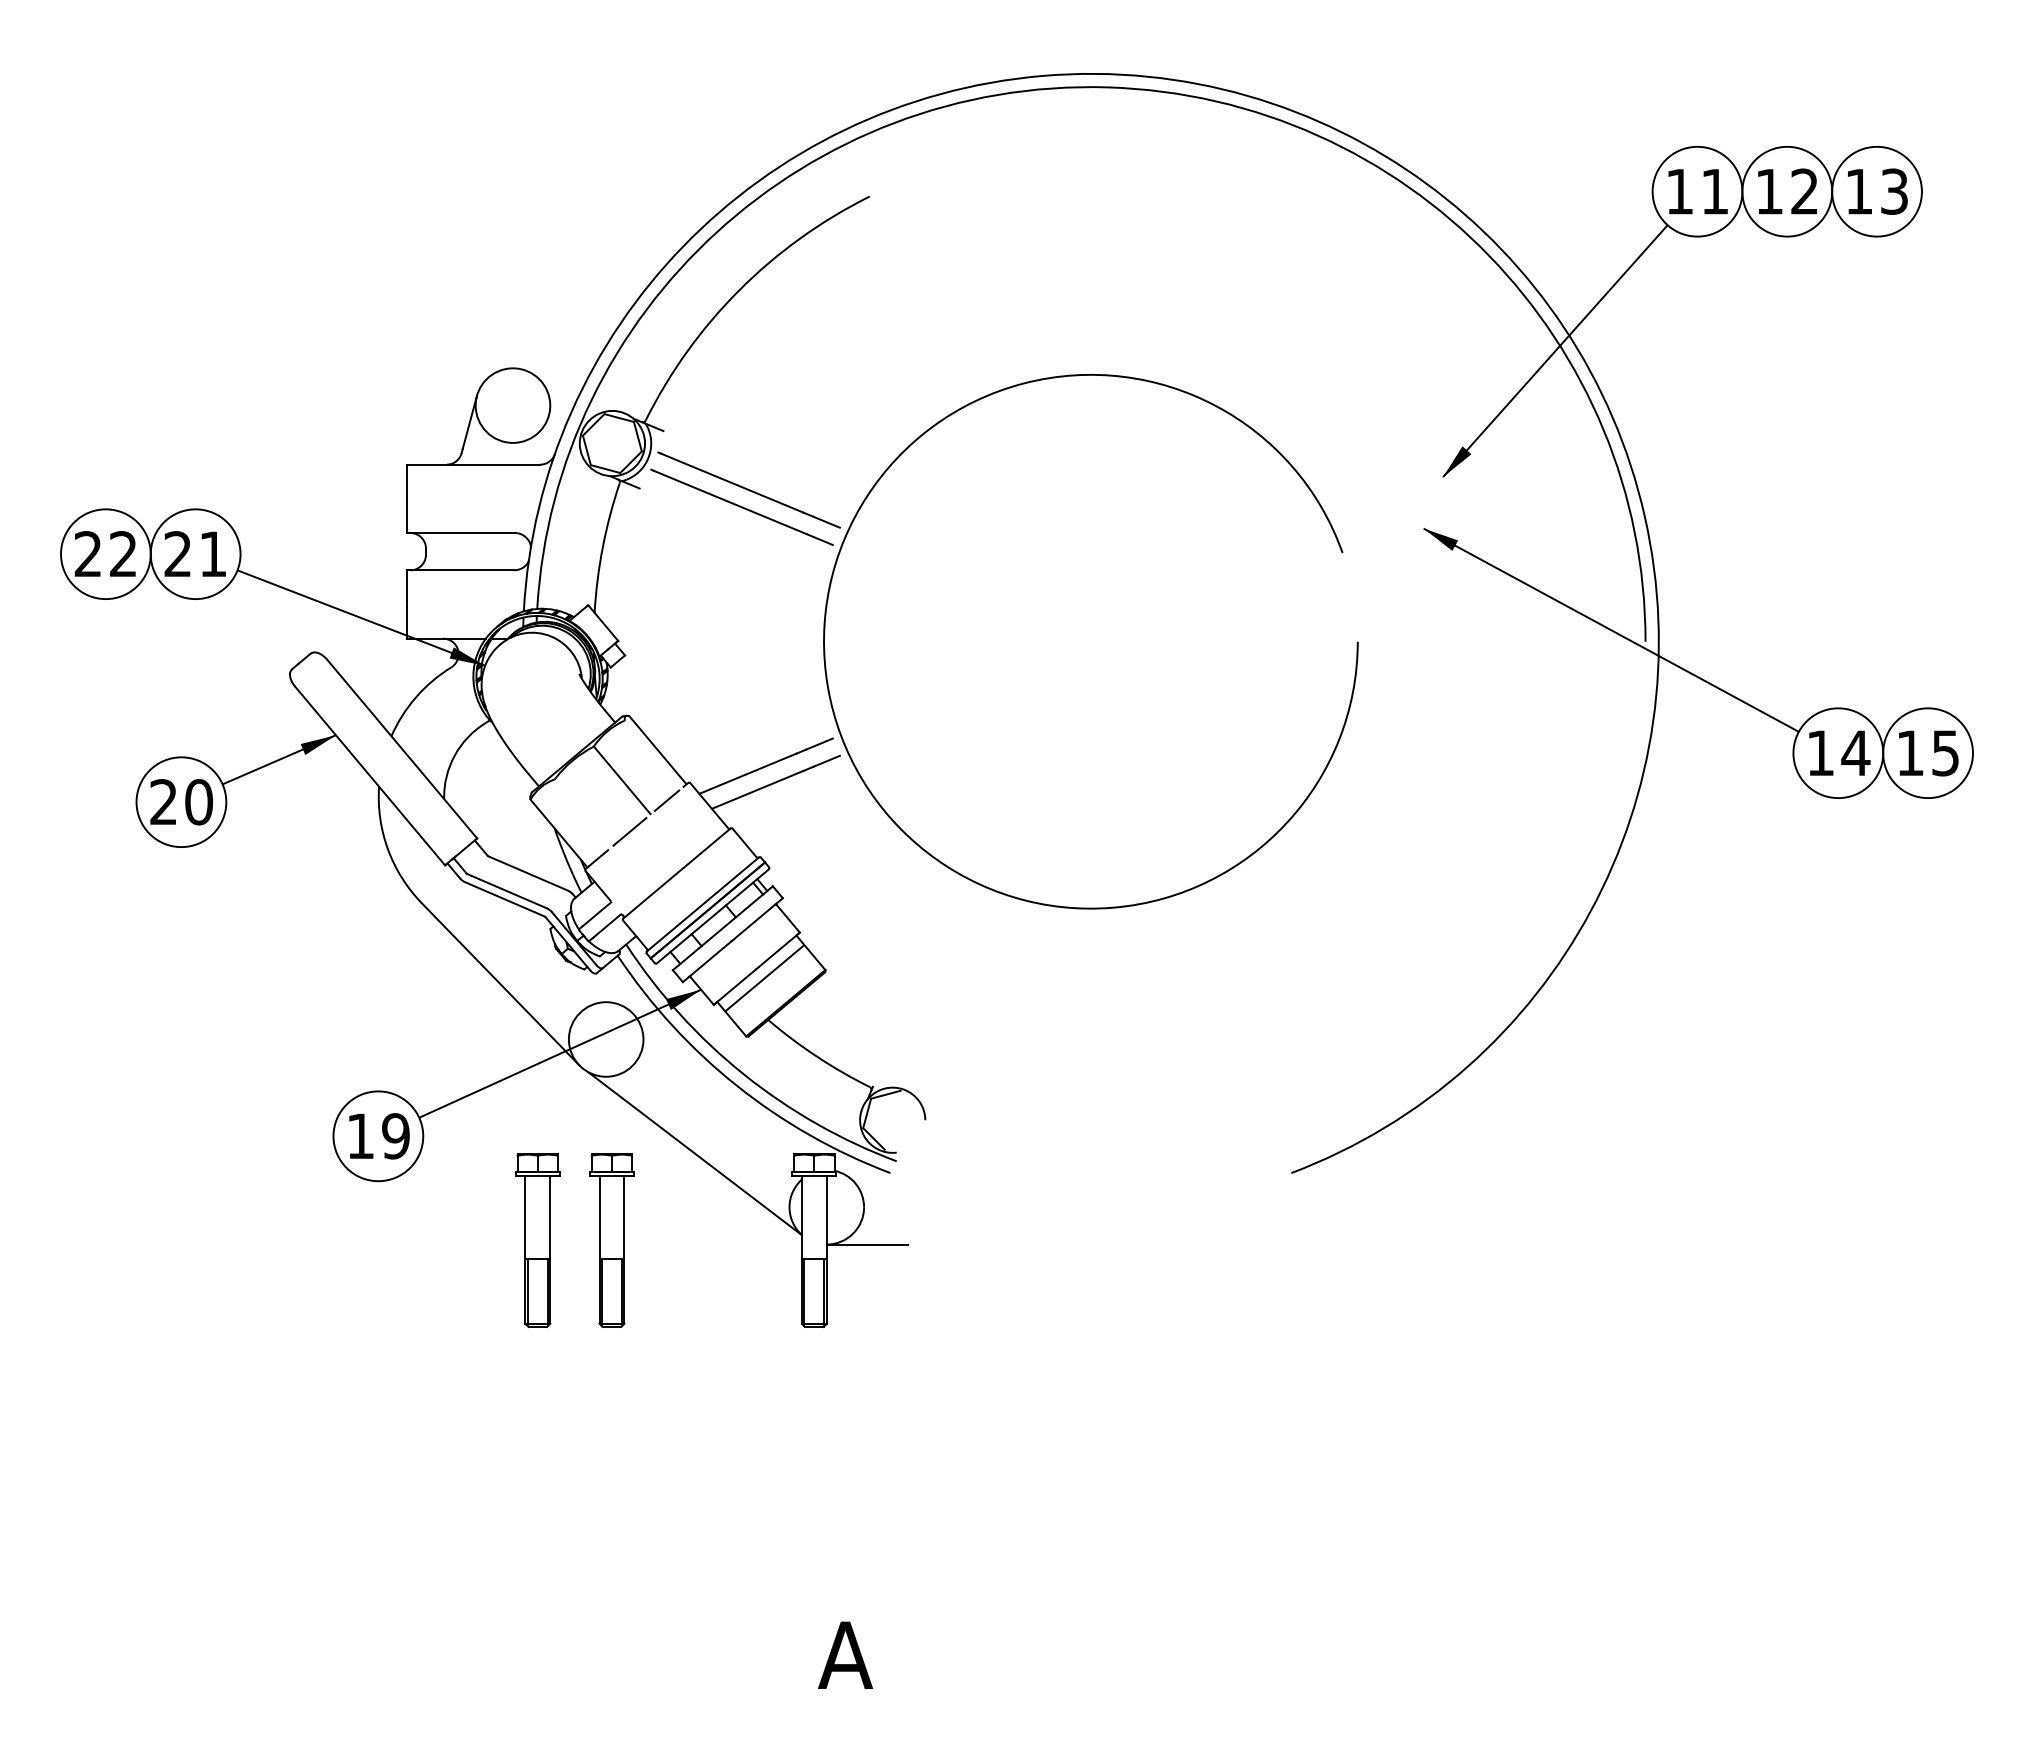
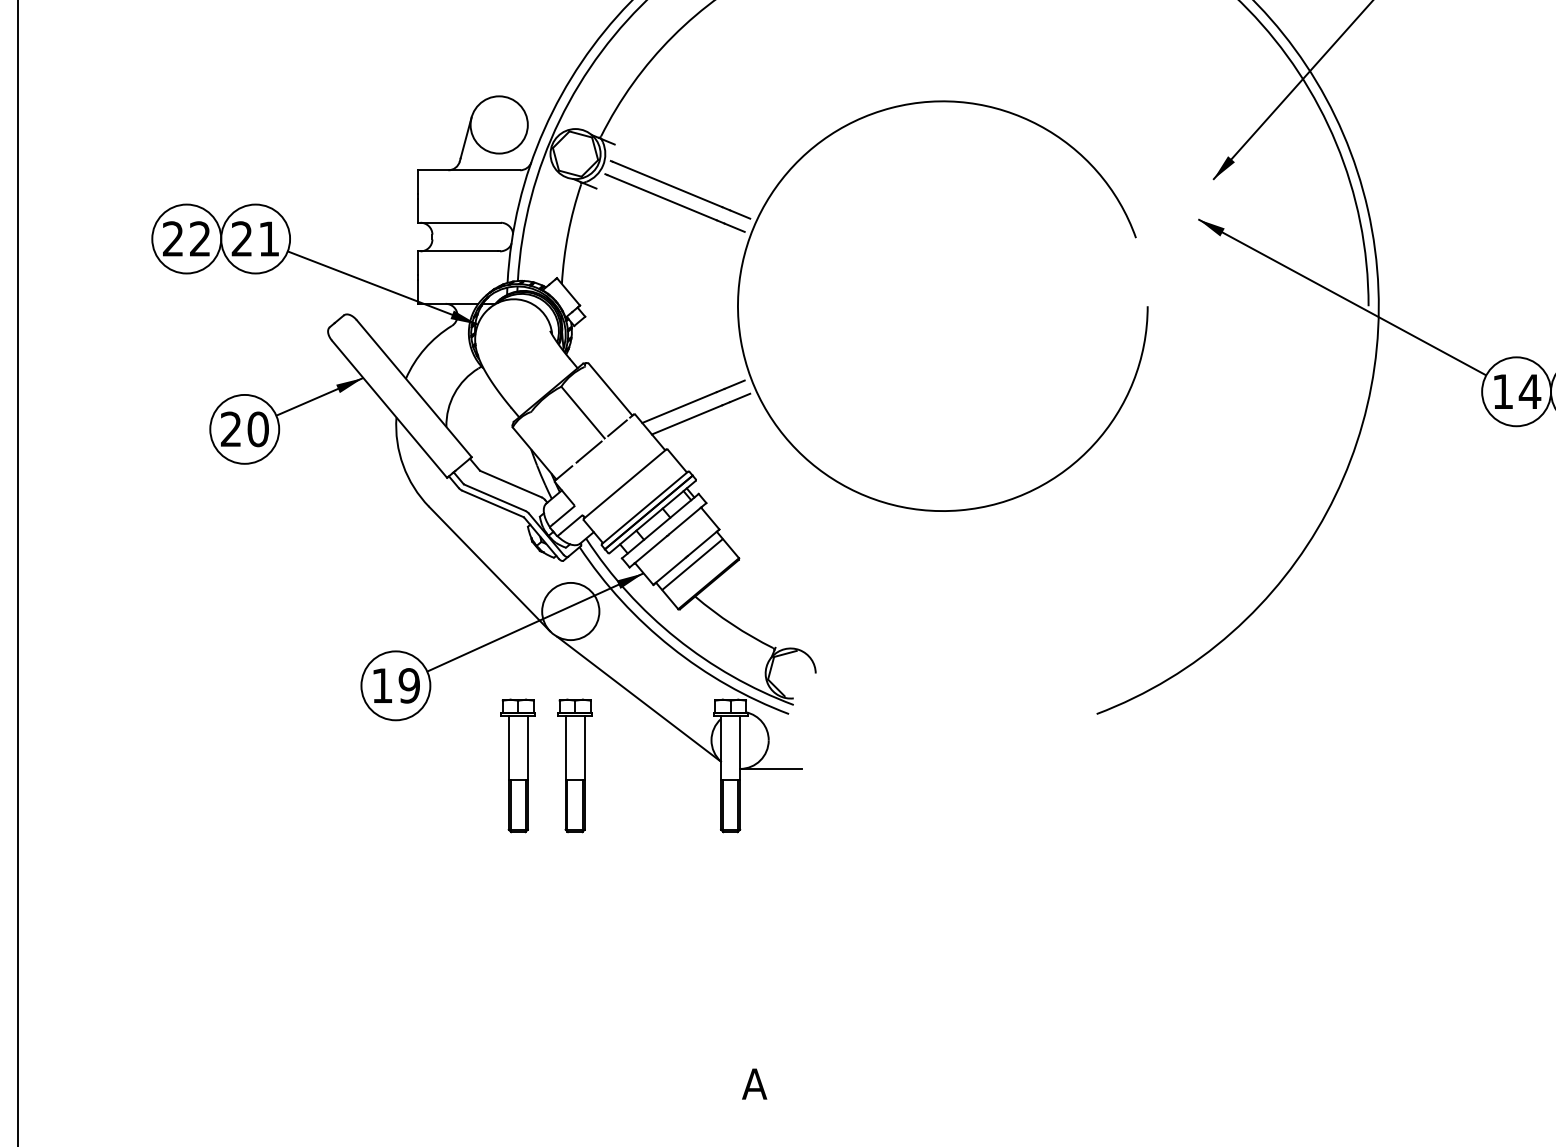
part: (845, 1654) -> (754, 1083), size x0.6

